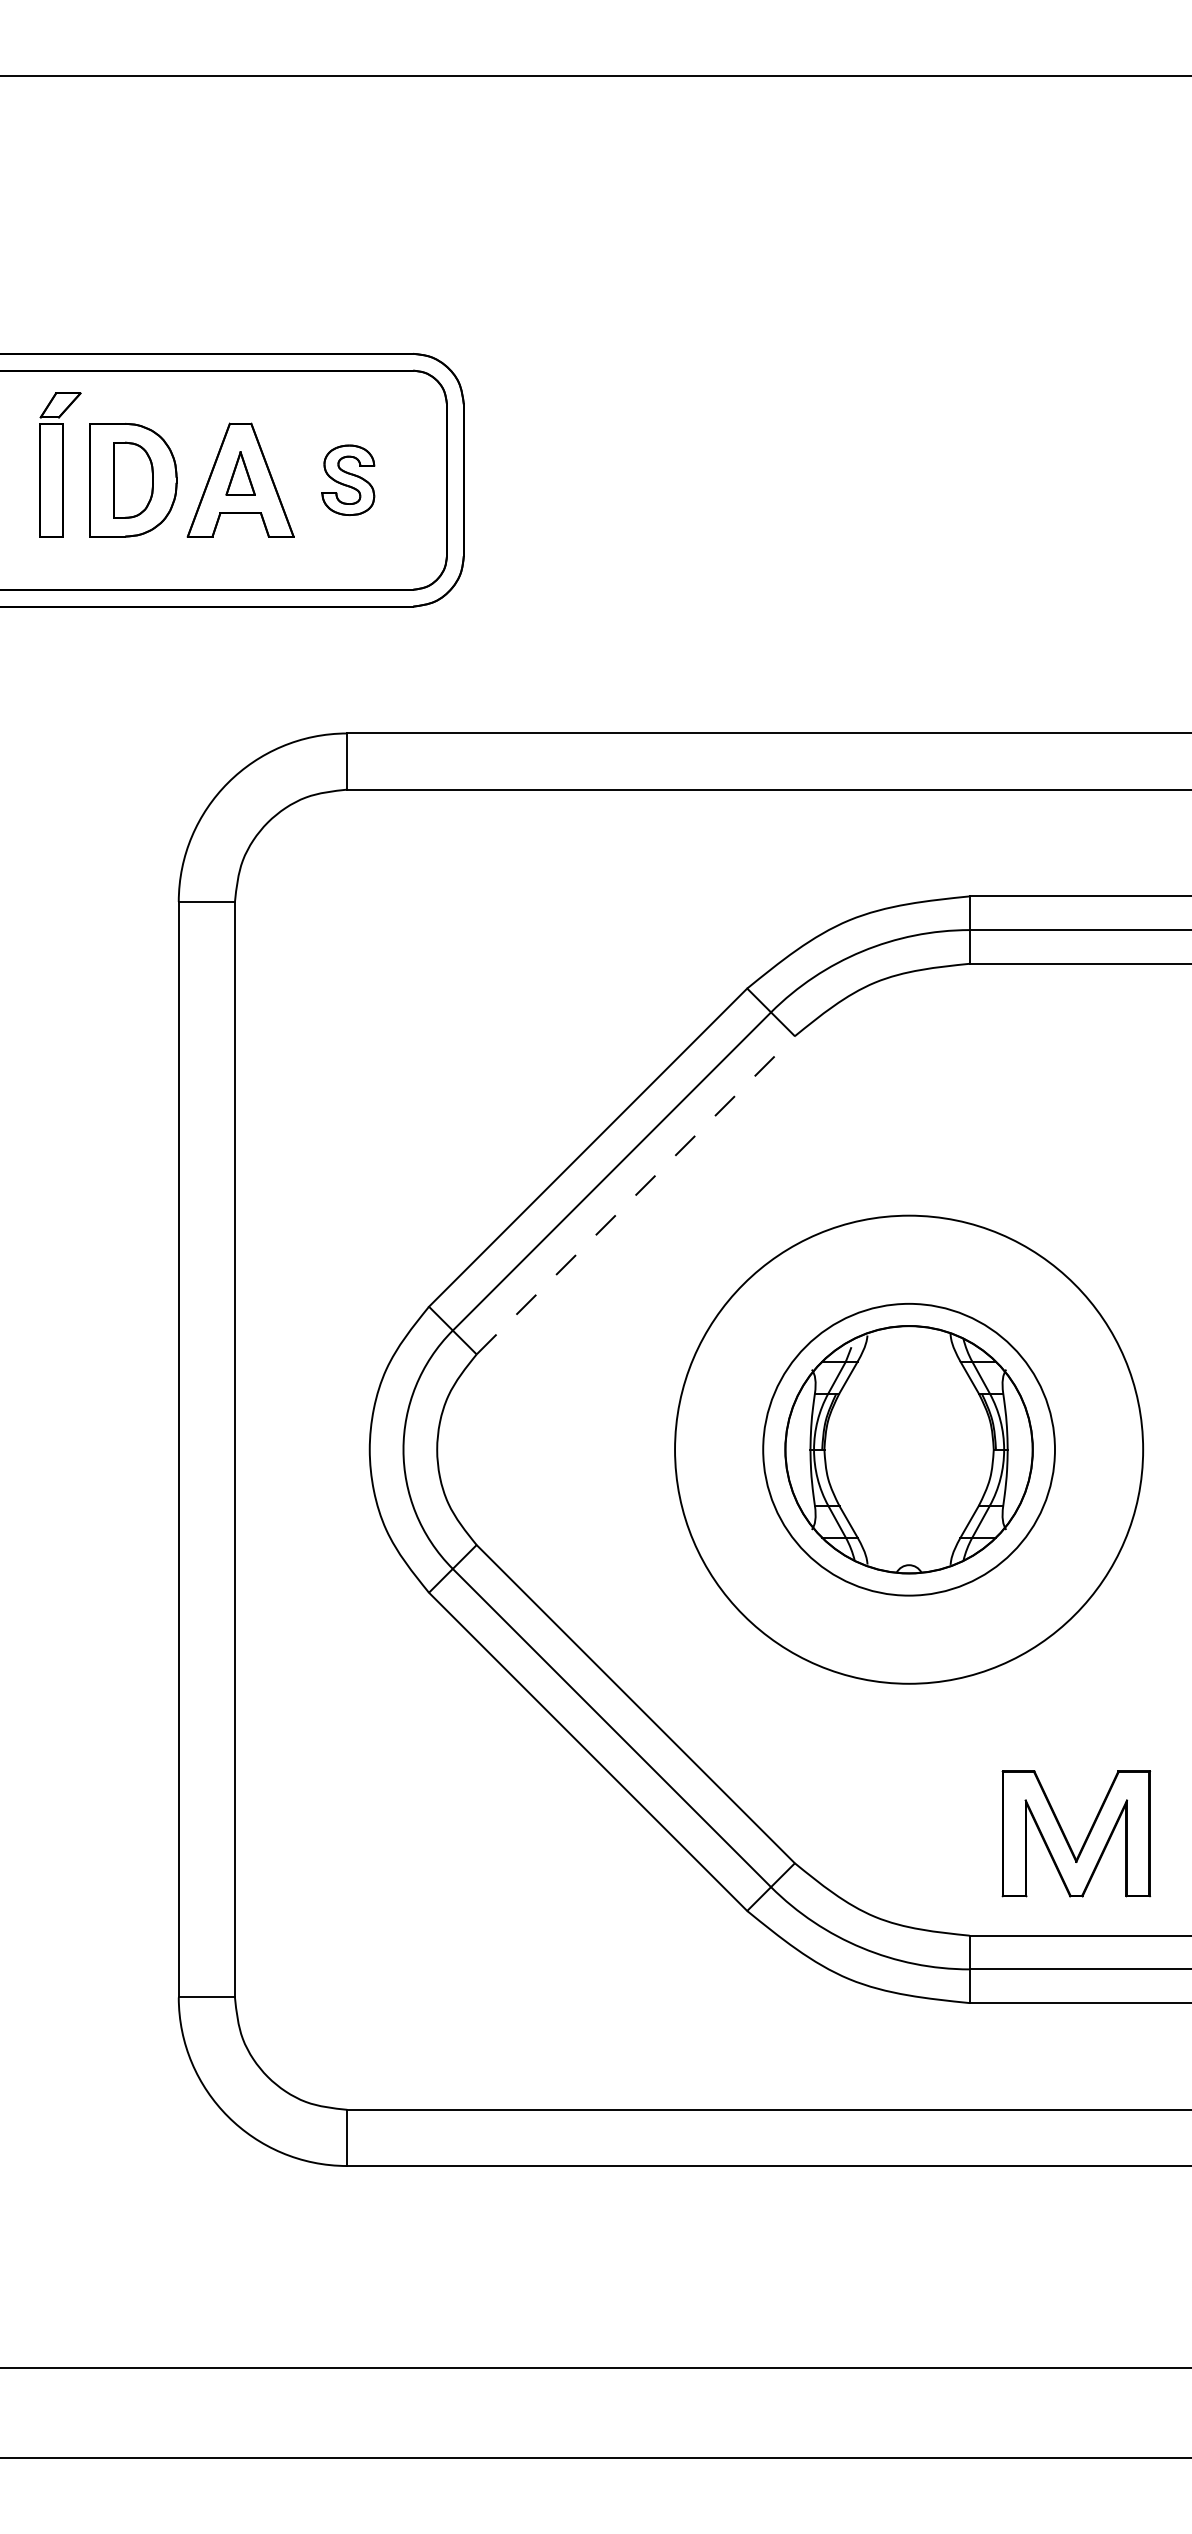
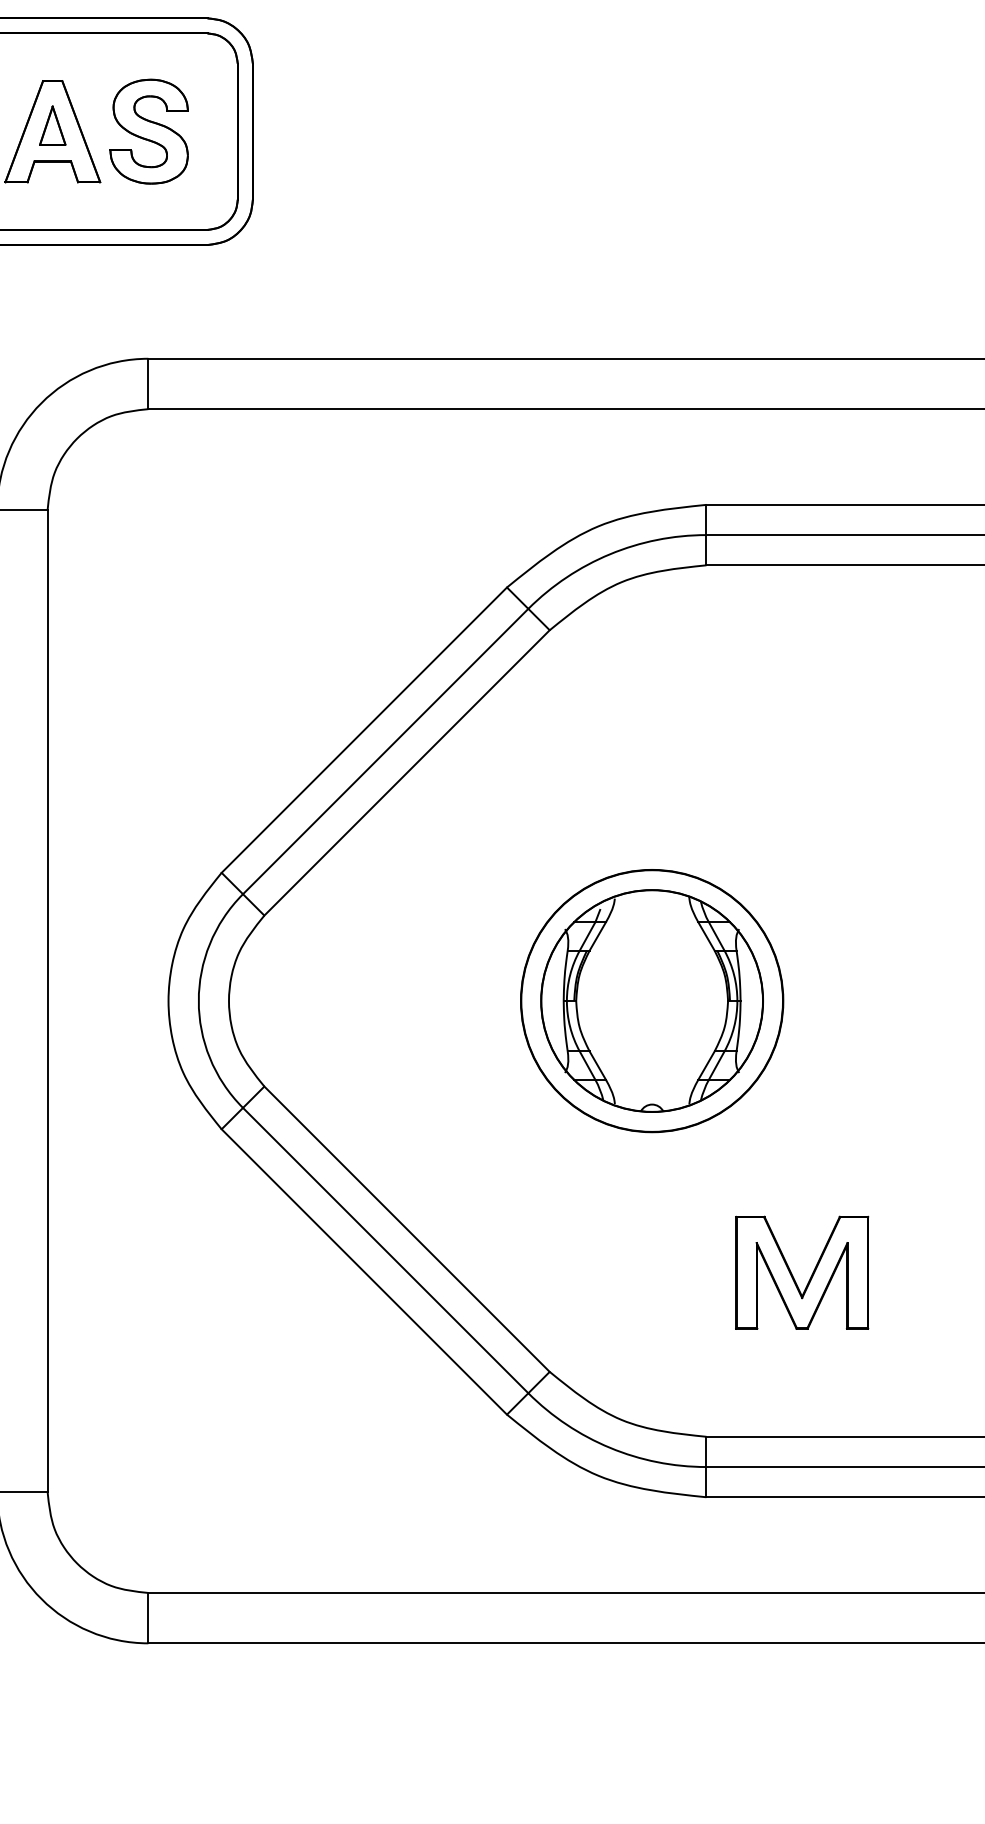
part: (348, 480) -> (149, 131), size x1.67
line: (635, 1195) -> (406, 773), dashed -> solid
circle: (908, 1449) -> (651, 1000), size x0.62
part: (1085, 1838) -> (810, 1277), moved

